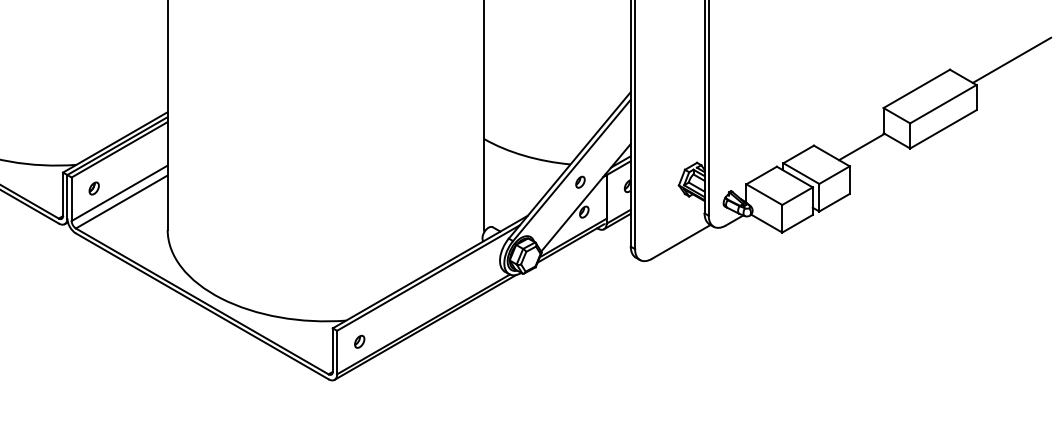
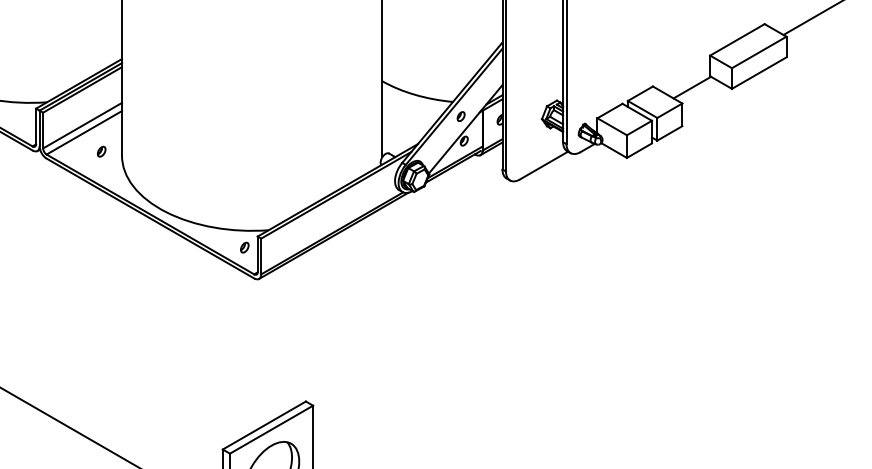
part: (93, 188) -> (101, 151), moved
part: (359, 341) -> (244, 247), moved

